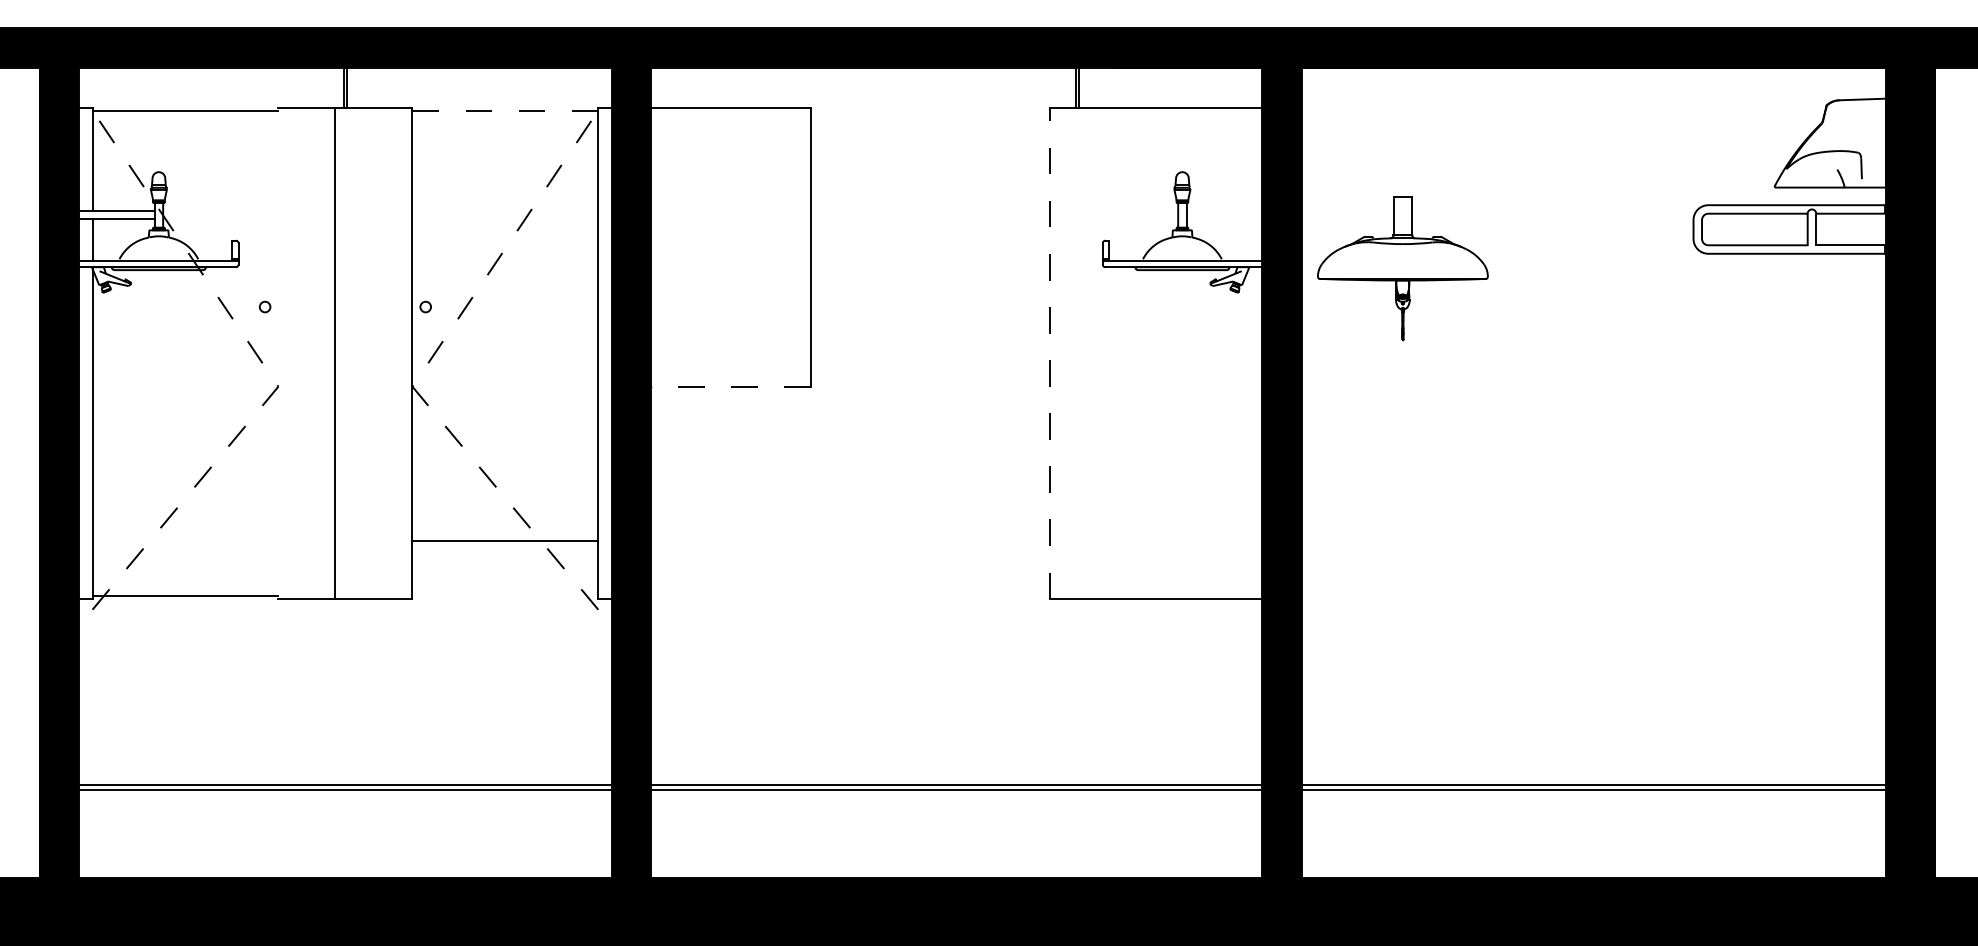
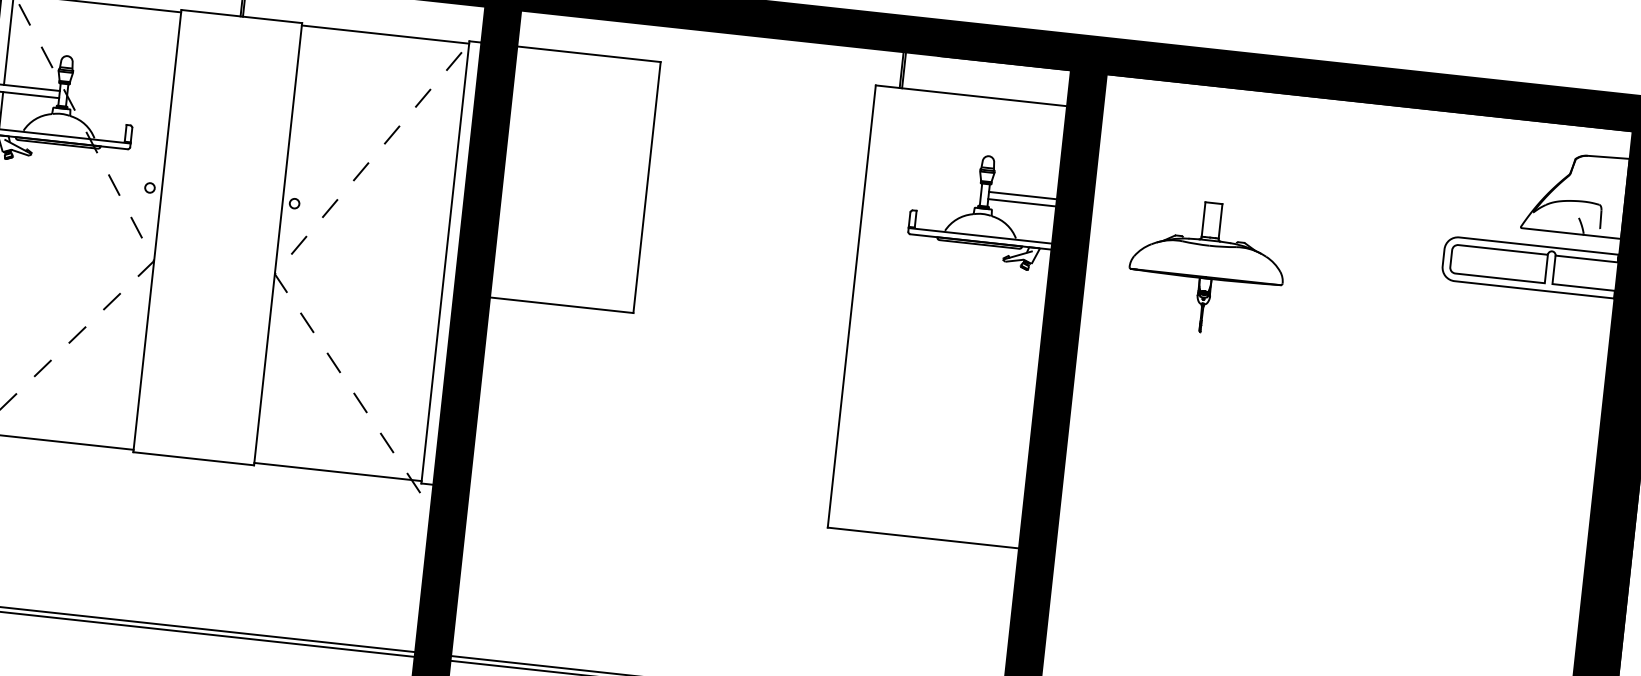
line: (505, 110) -> (385, 34), dashed -> solid
line: (1224, 211) -> (1023, 195), added
line: (1224, 219) -> (1022, 202), added
part: (1402, 268) -> (1206, 267), moved
line: (335, 353) -> (157, 231), moved
line: (1049, 353) -> (851, 306), dashed -> solid
line: (731, 386) -> (562, 305), dashed -> solid
line: (505, 541) -> (338, 472), moved

